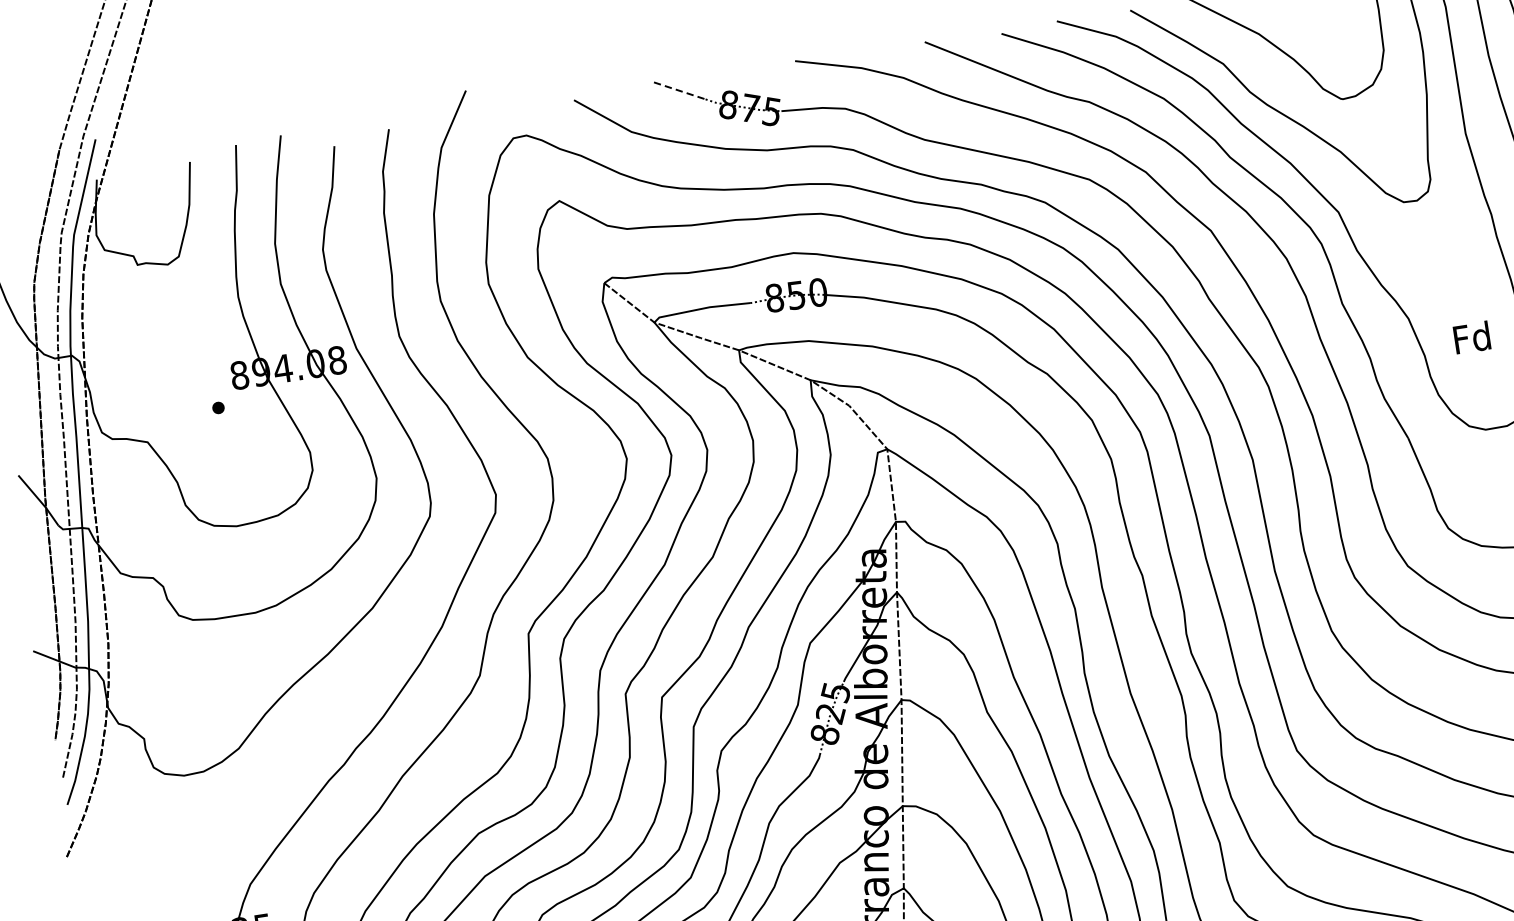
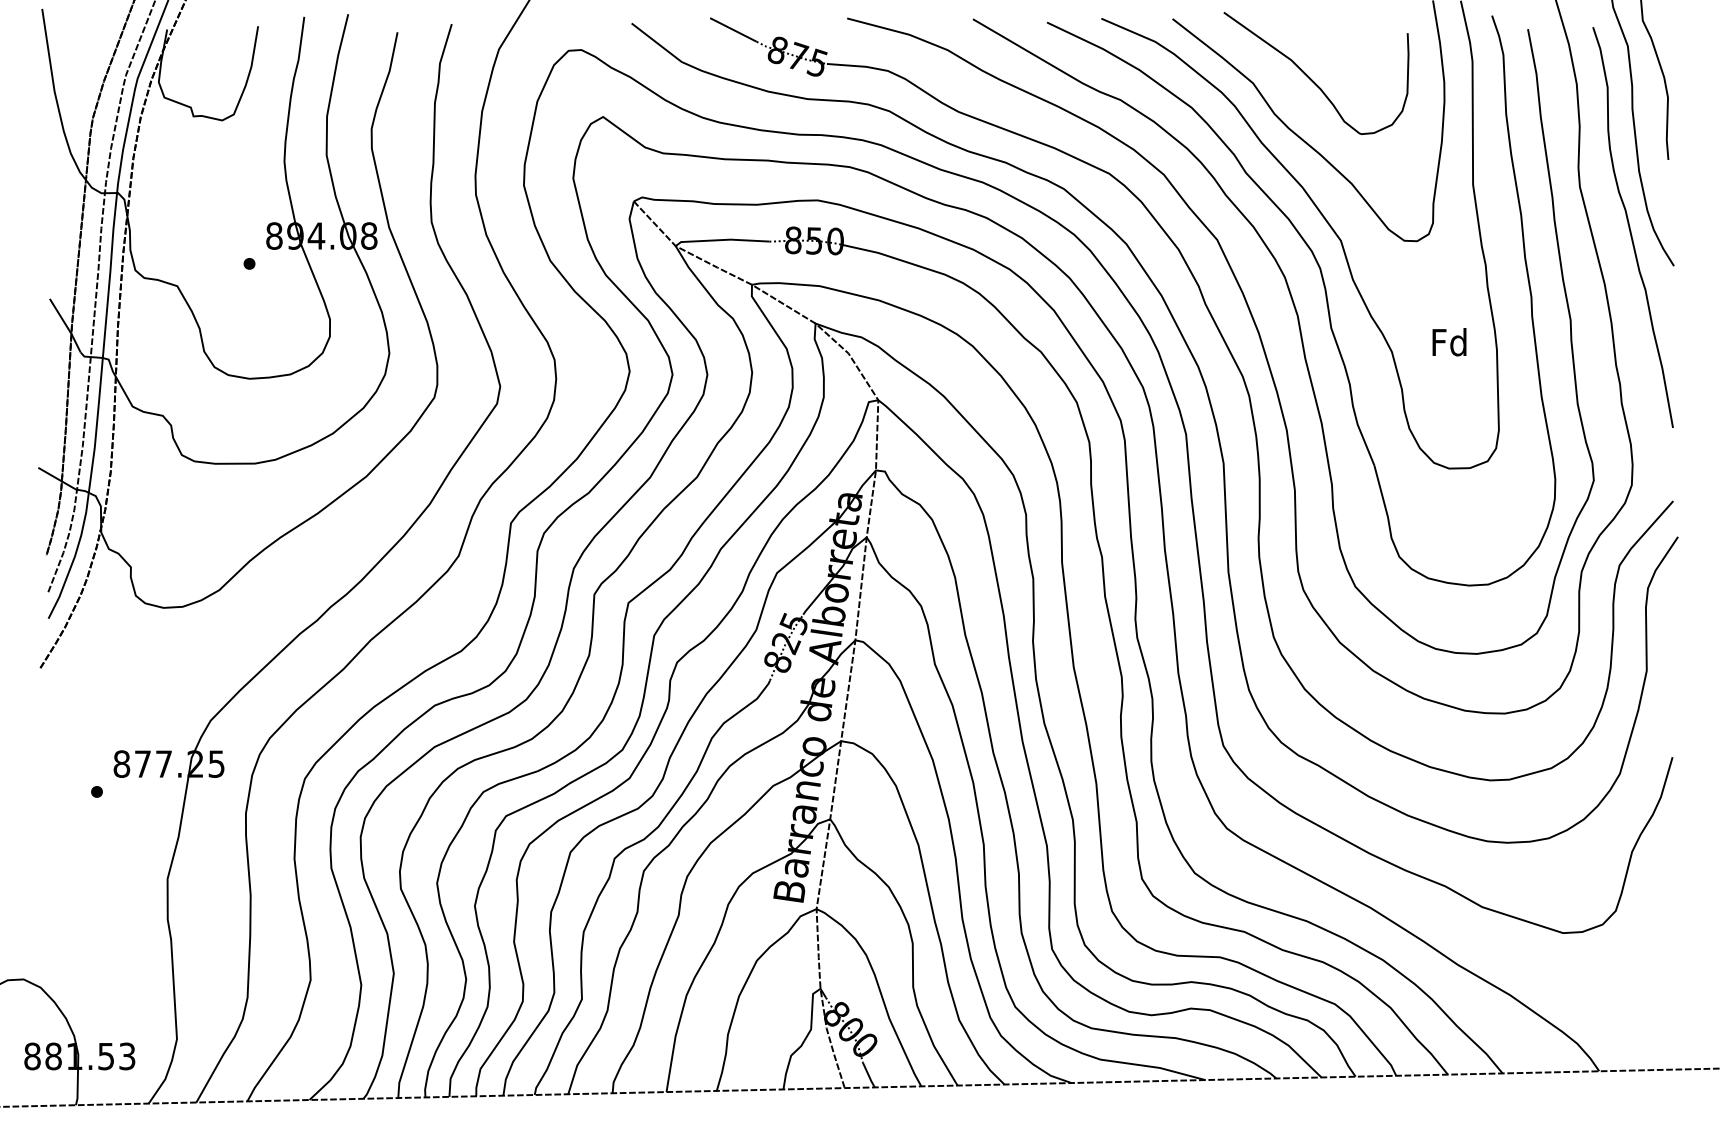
line: (679, 91) -> (733, 30), dashed -> solid
text: (1472, 337) -> (1449, 342), moved

